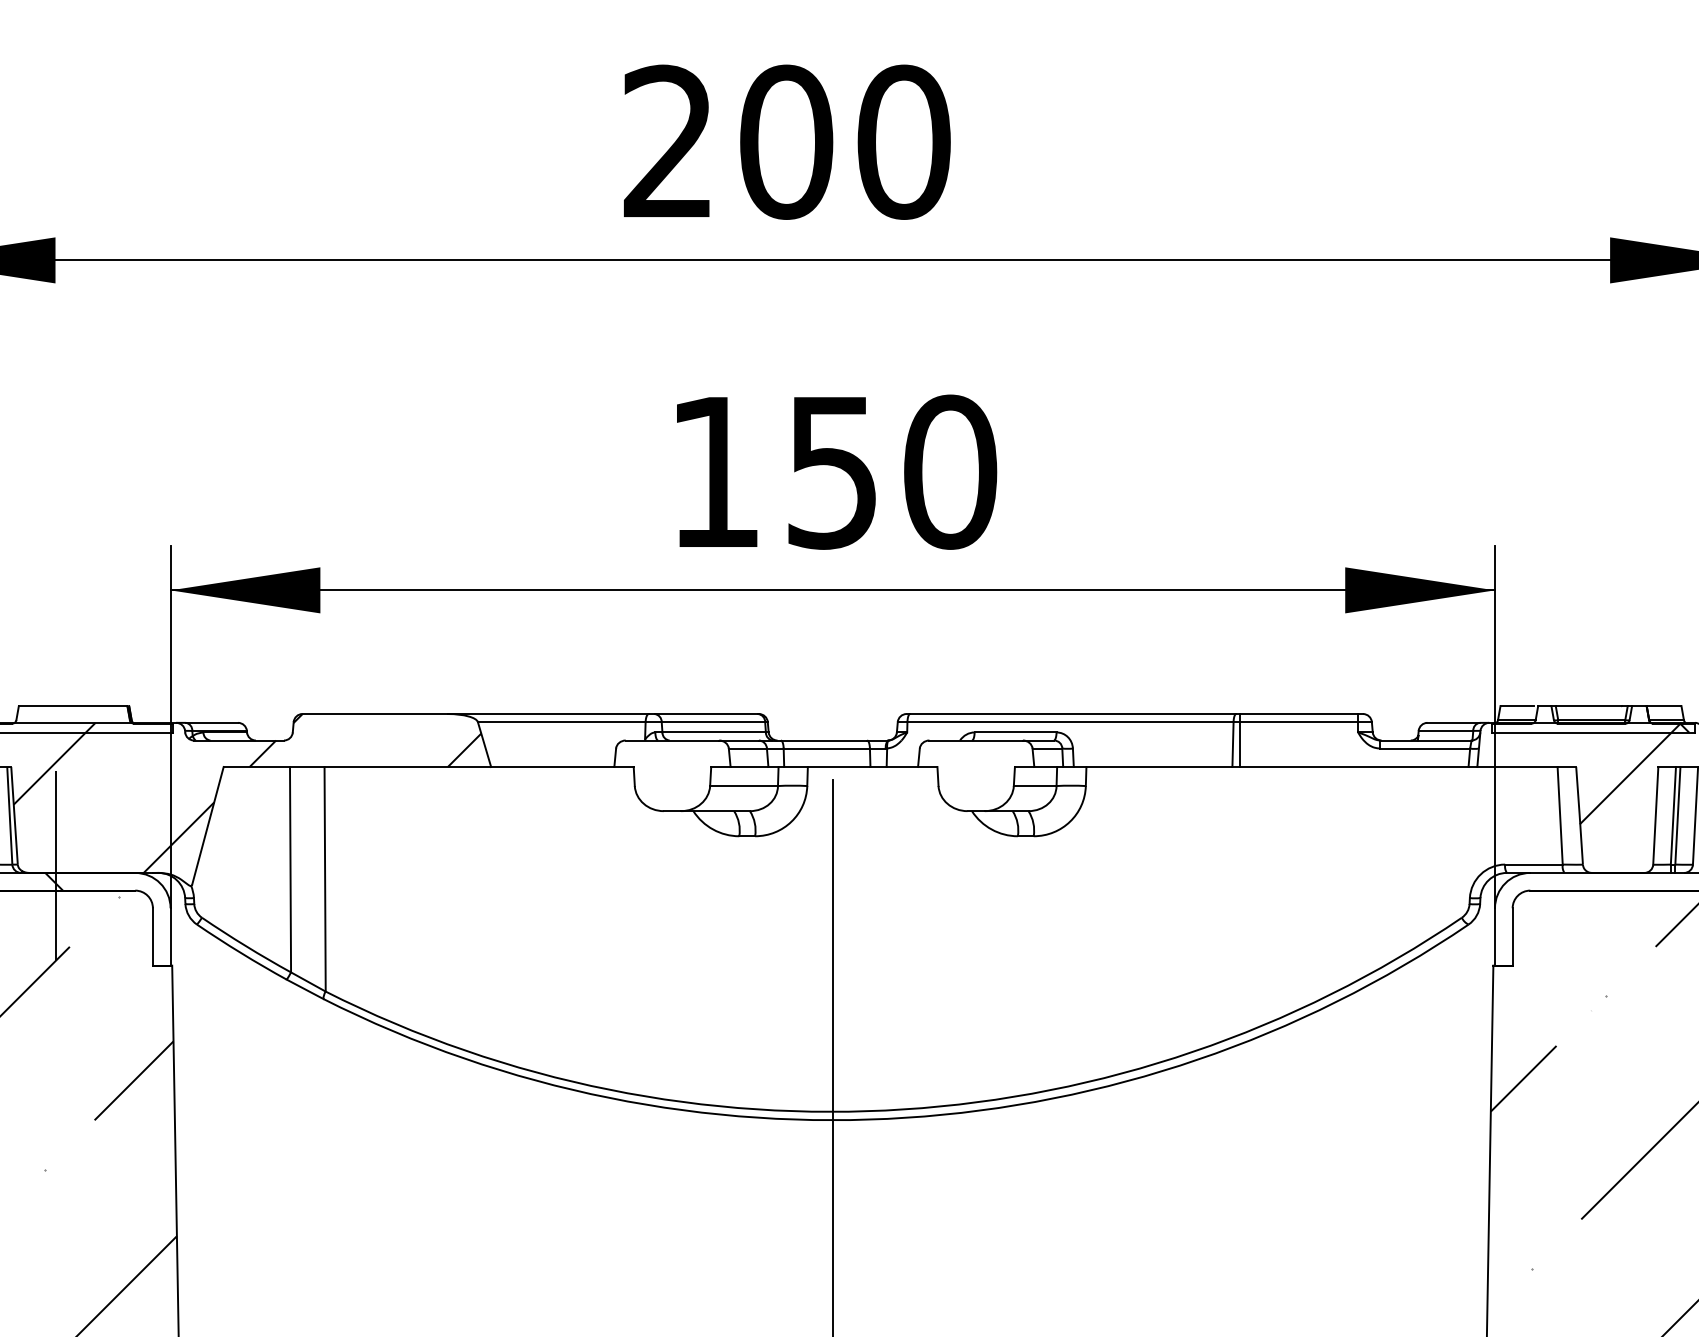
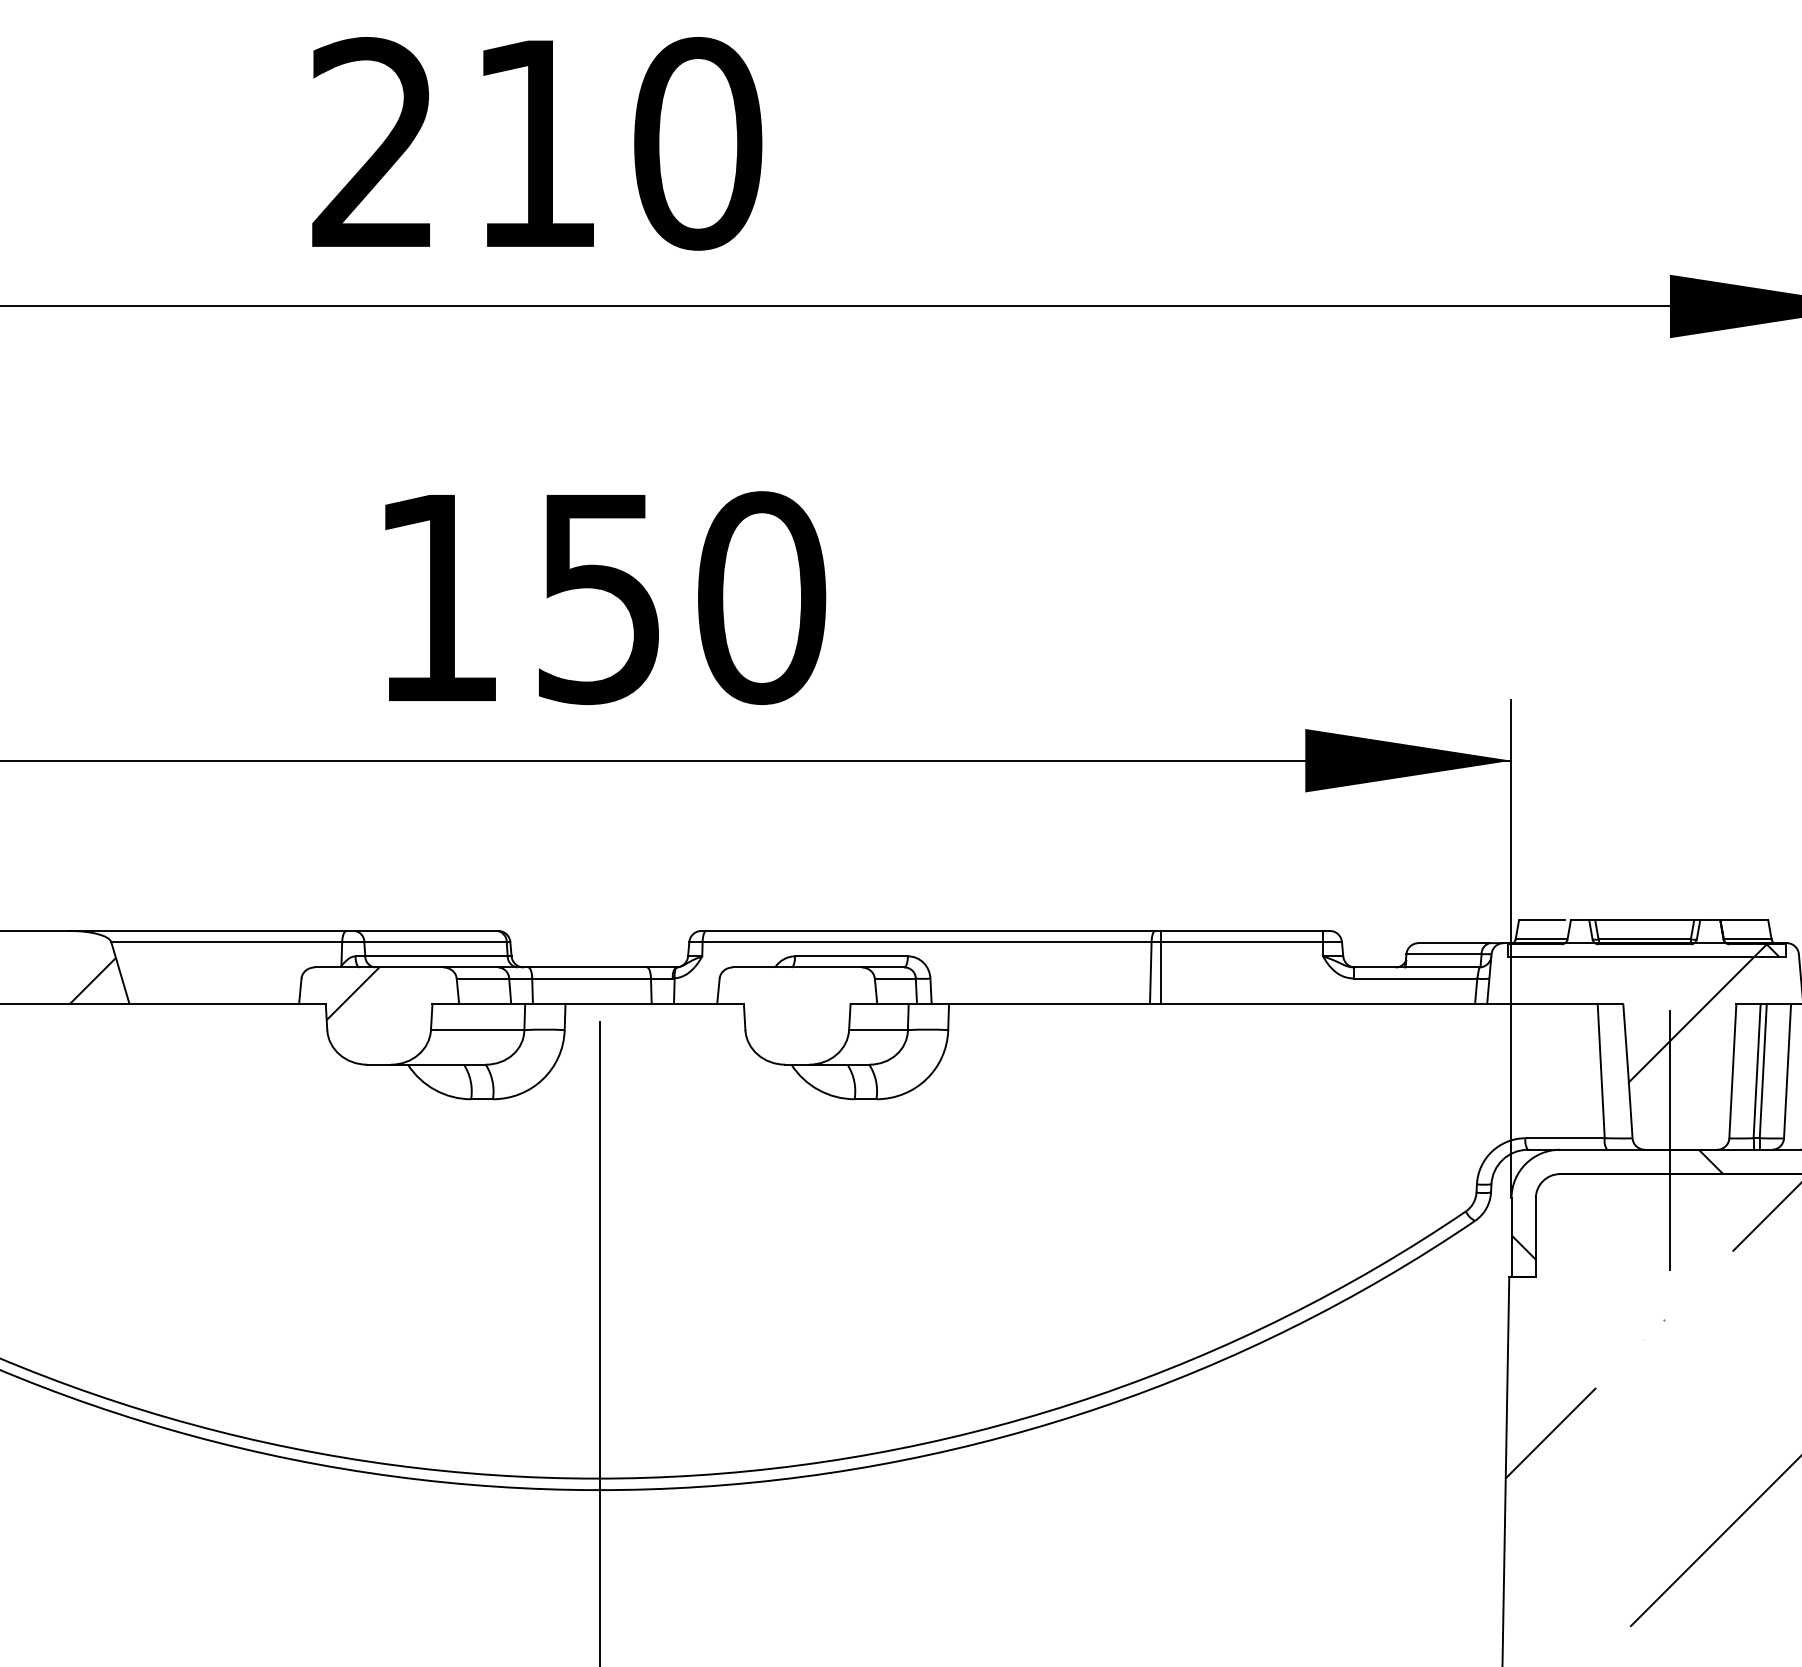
text: (786, 141) -> (536, 142), 200 -> 210
hatch: (653, 759) -> (353, 993), added
line: (1609, 866) -> (1669, 1140), added
hatch: (1571, 912) -> (1616, 1204), added

